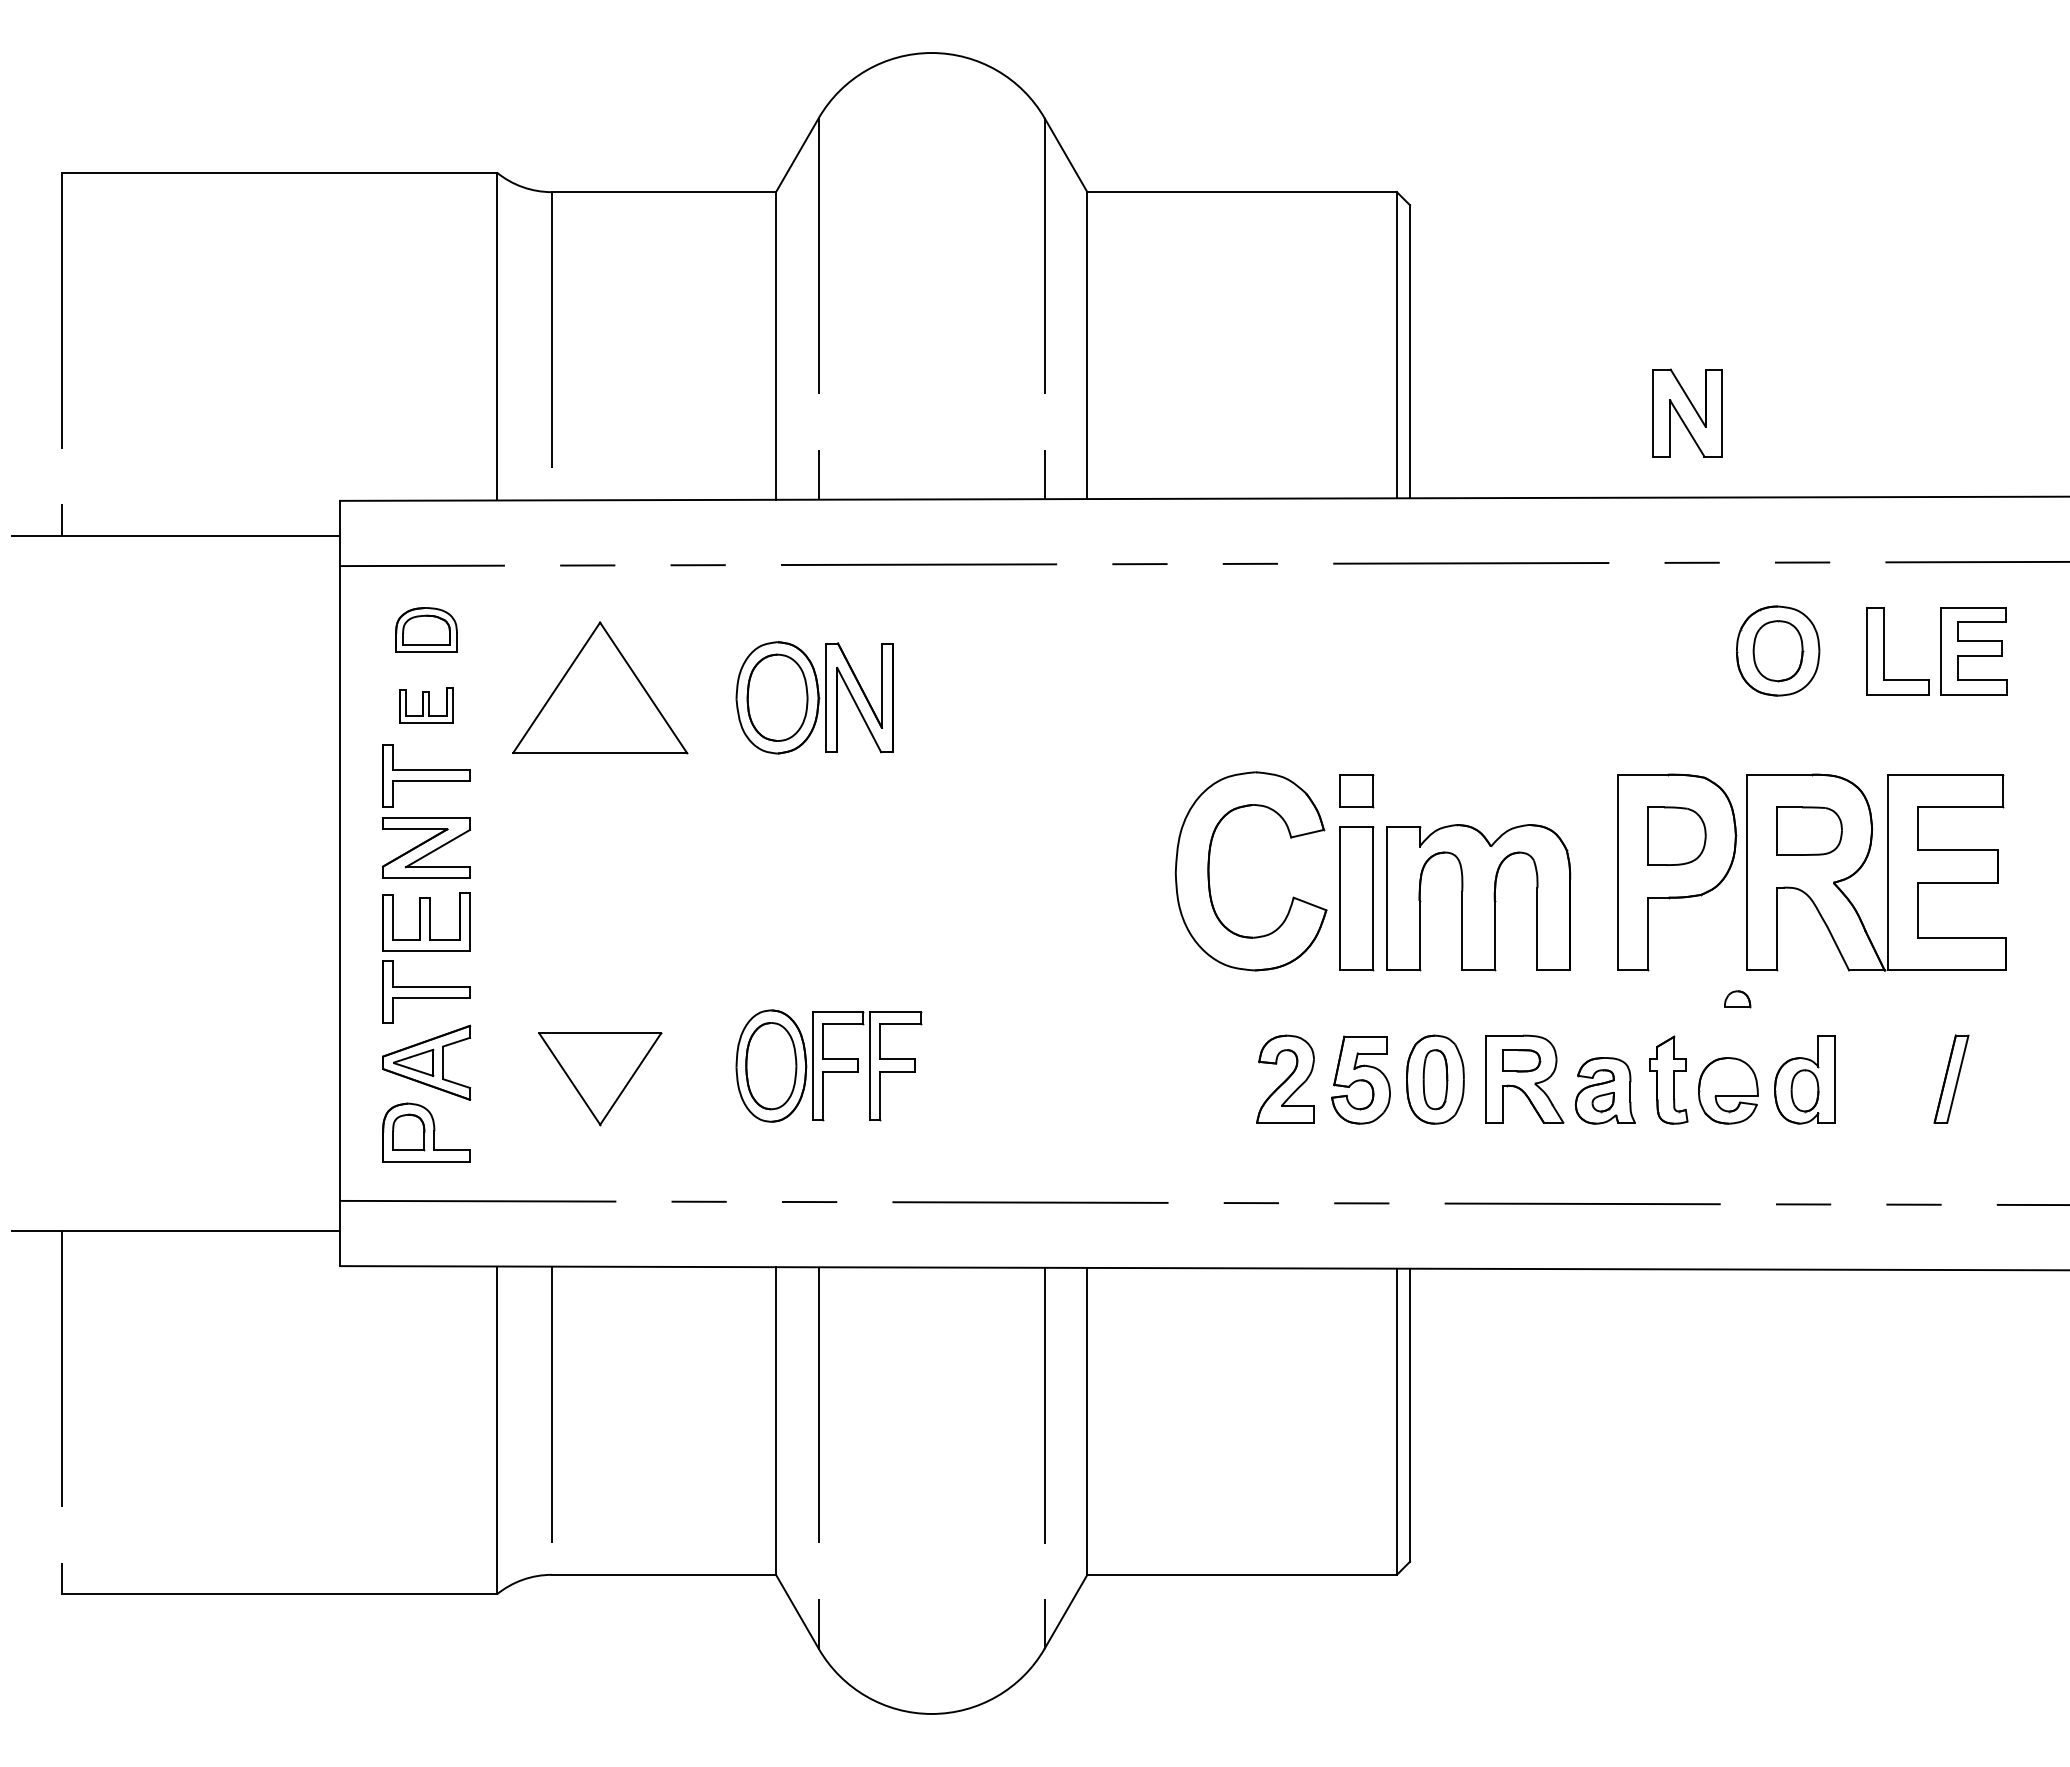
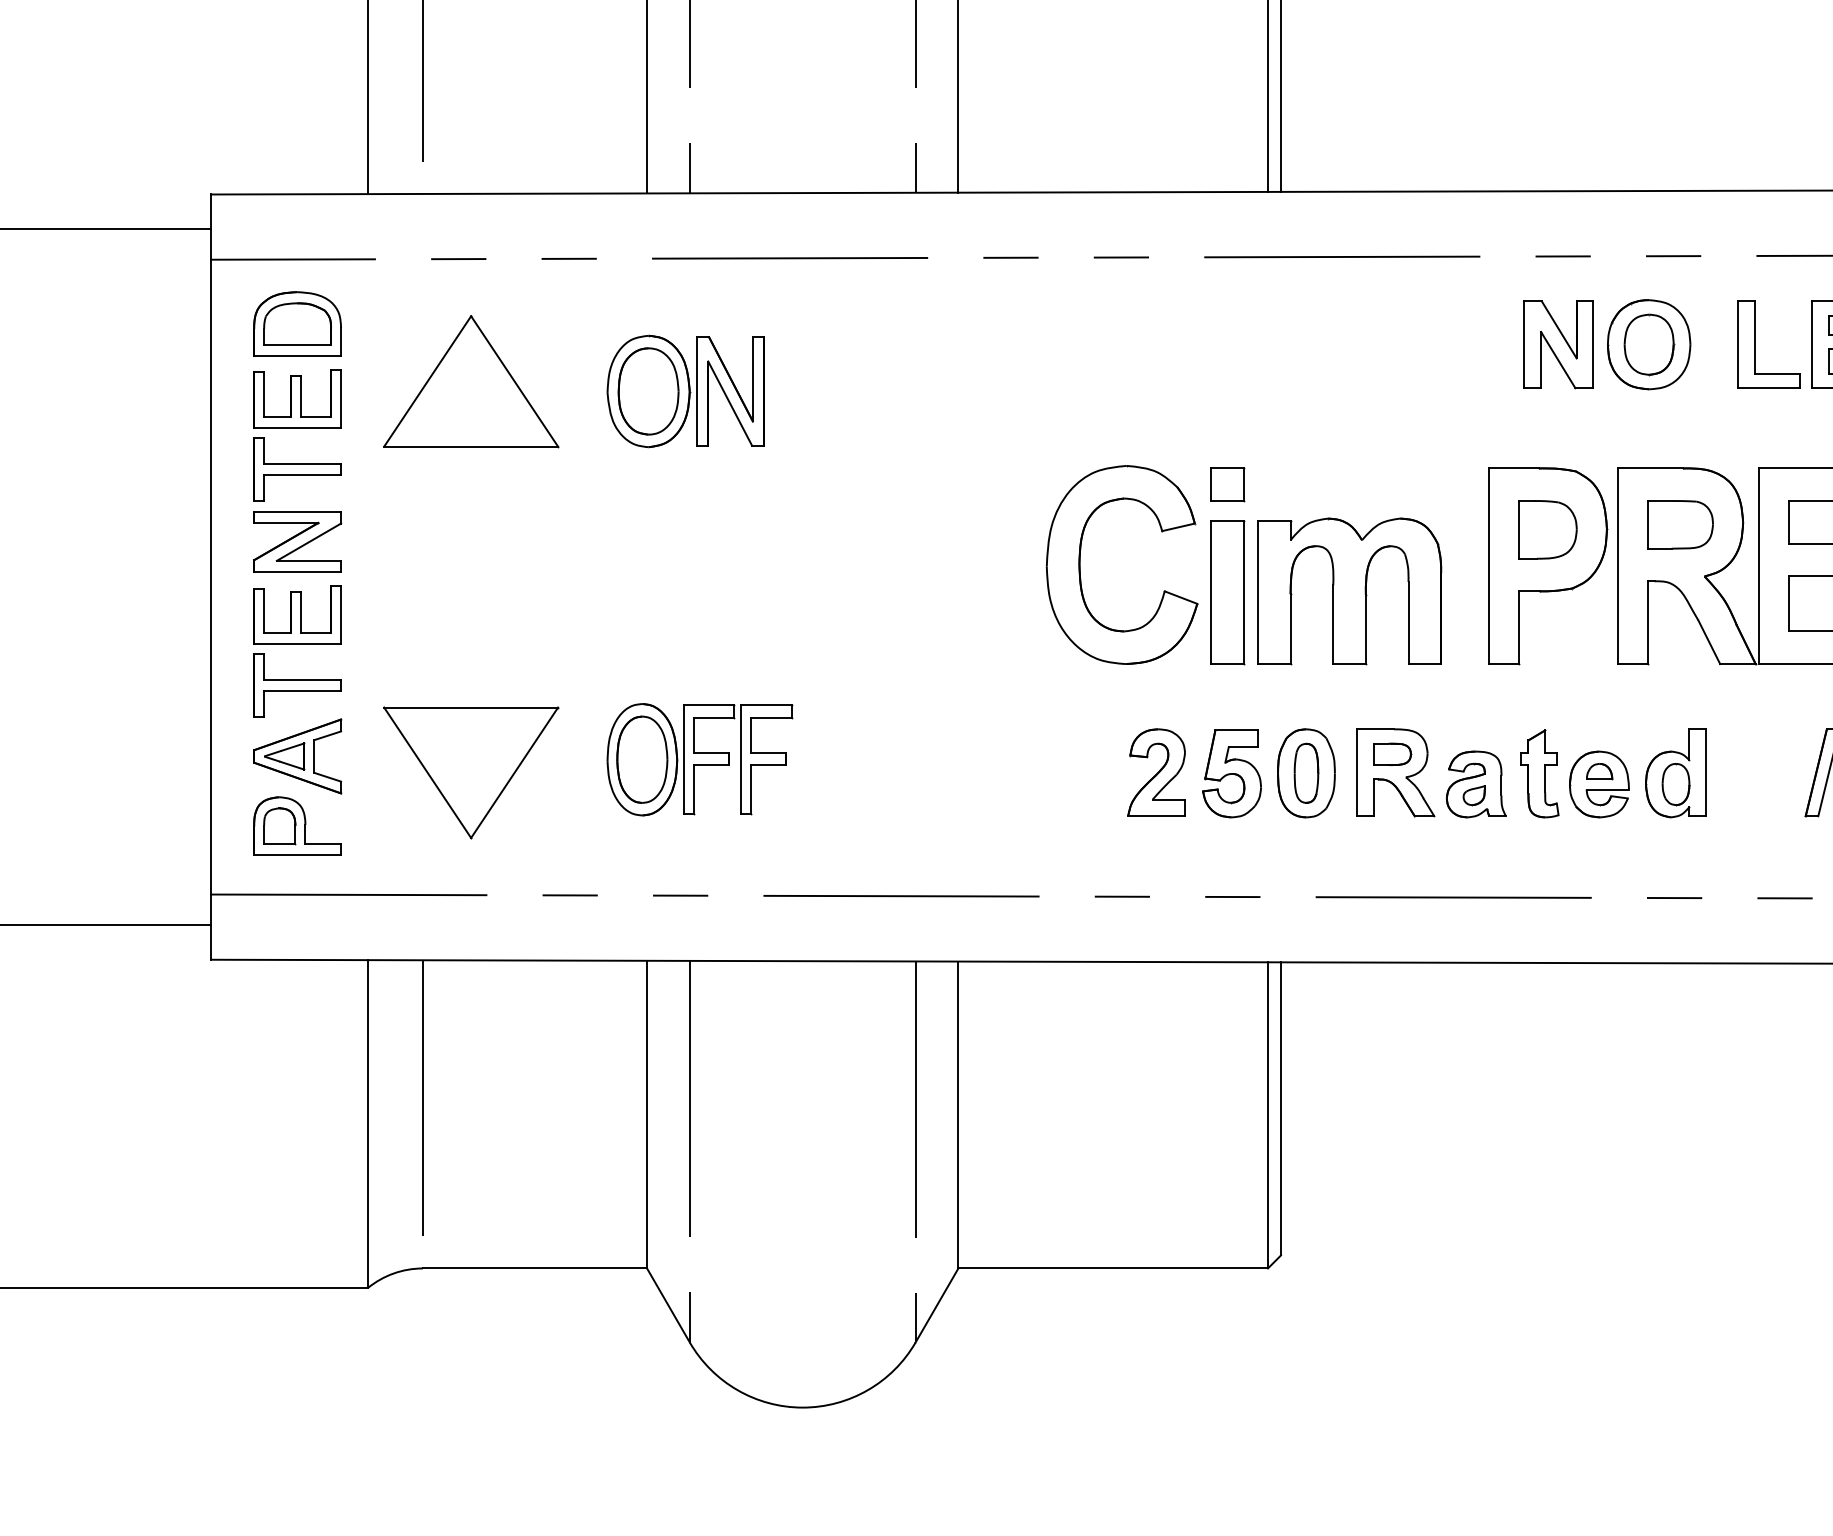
part: (1687, 412) -> (1558, 344), moved
part: (426, 629) -> (297, 323), size x1.43
part: (426, 705) -> (297, 399), size x1.67
part: (1737, 999) -> (1599, 772), moved
part: (600, 1078) -> (471, 772), size x1.43

